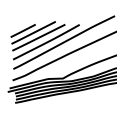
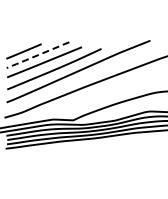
line: (32, 33) -> (36, 55), solid -> dashed

